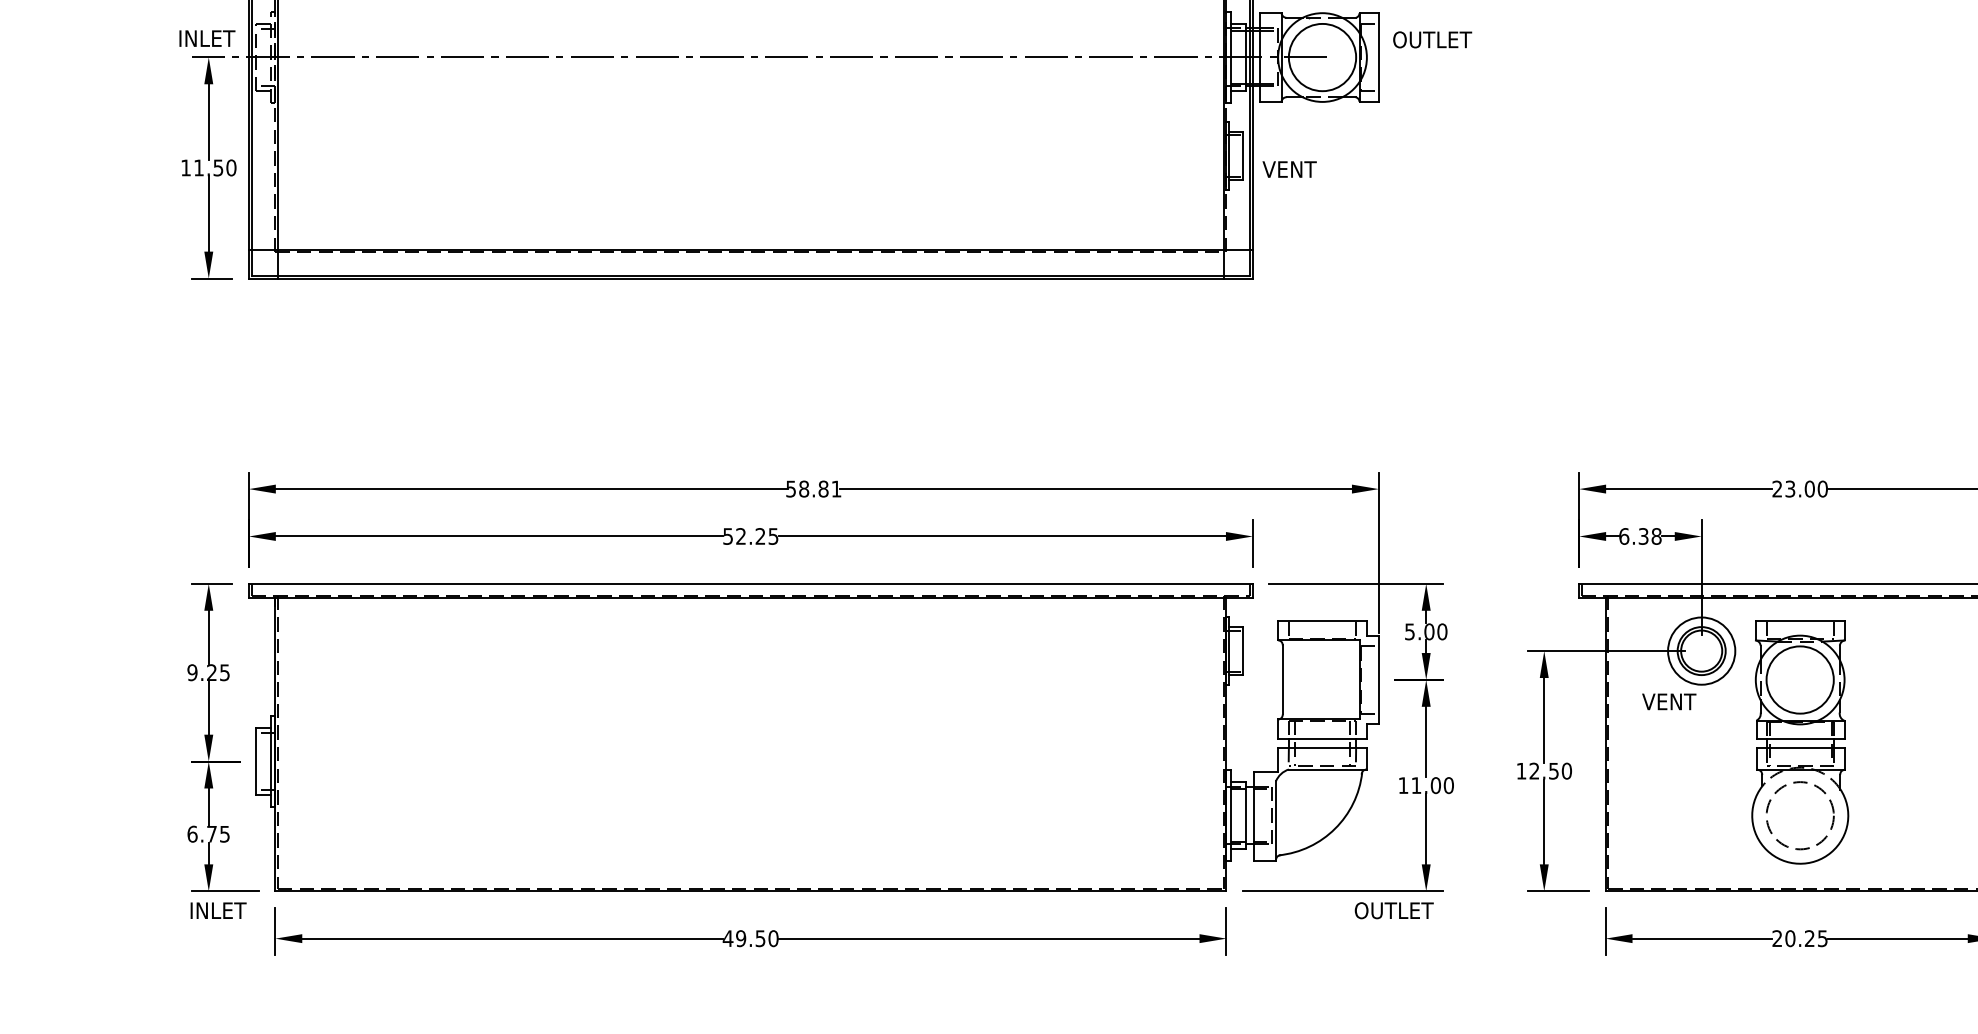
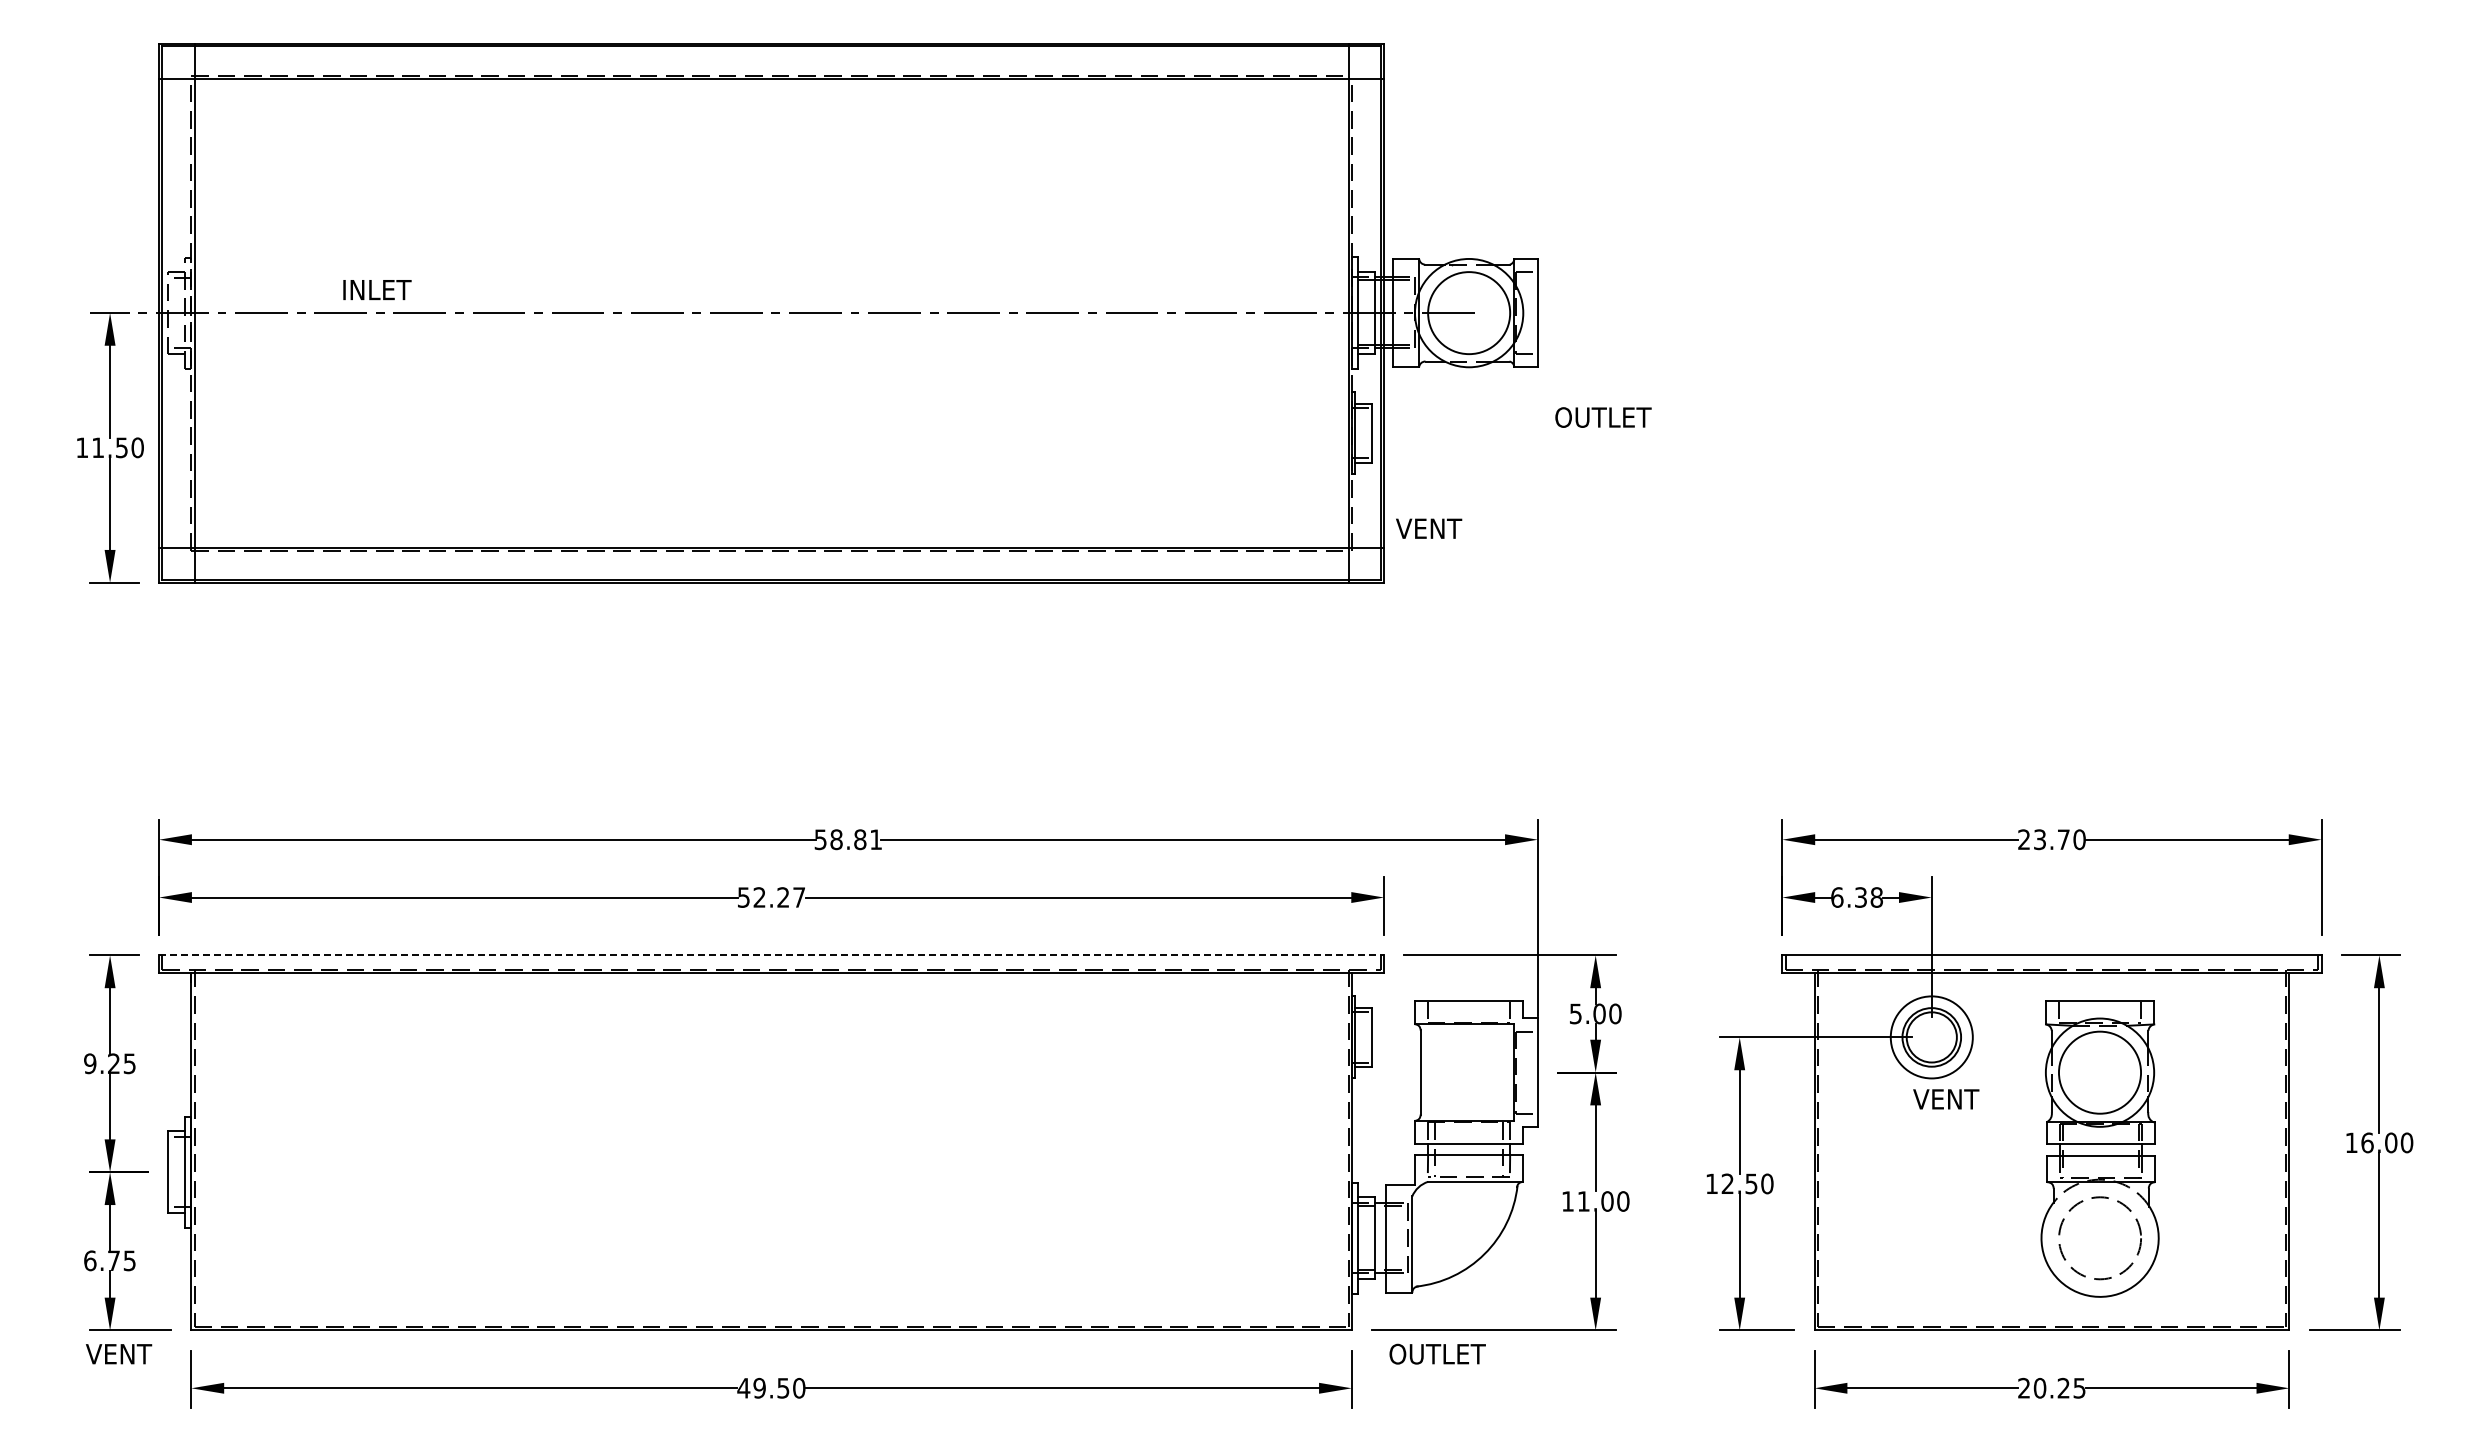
text: (207, 38) -> (377, 289), moved
text: (1432, 39) -> (1603, 417), moved
text: (1290, 169) -> (1429, 528), moved
text: (1809, 488) -> (2063, 839), 23.00 -> 23.70
text: (772, 536) -> (798, 897), 52.25 -> 52.27
line: (750, 583) -> (771, 955), solid -> dashed
text: (1669, 701) -> (1946, 1099), moved
part: (1799, 742) -> (2099, 1148), moved
text: (217, 910) -> (120, 1354), INLET -> VENT
text: (1394, 910) -> (1437, 1353), moved

